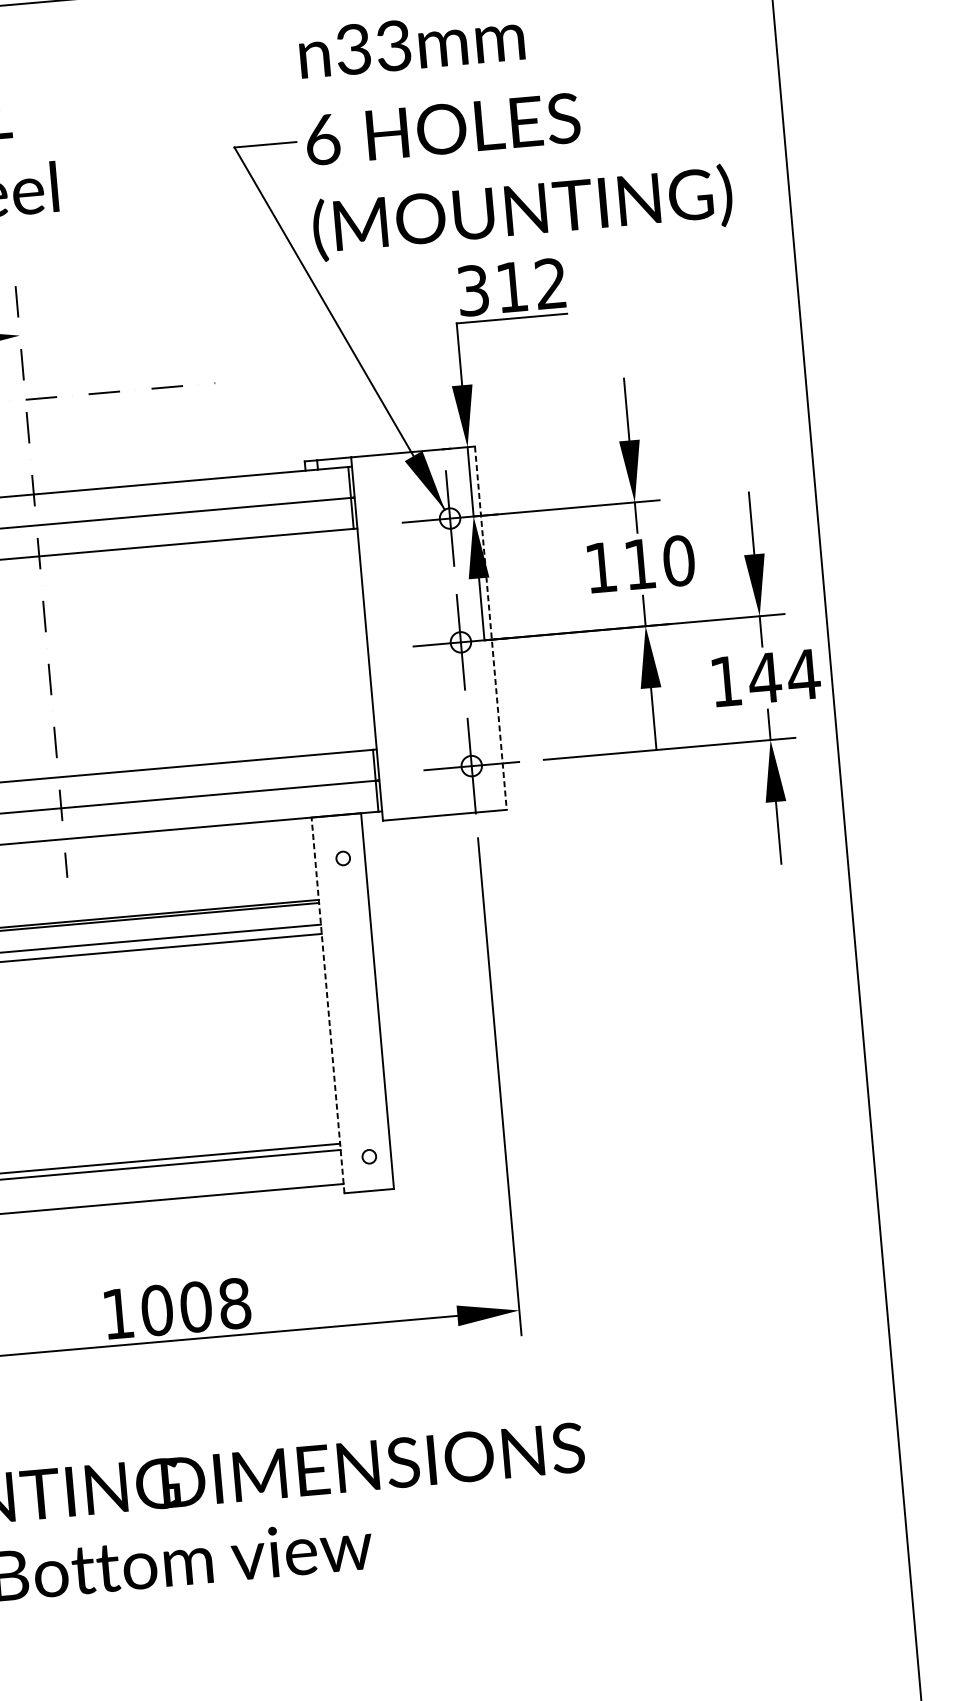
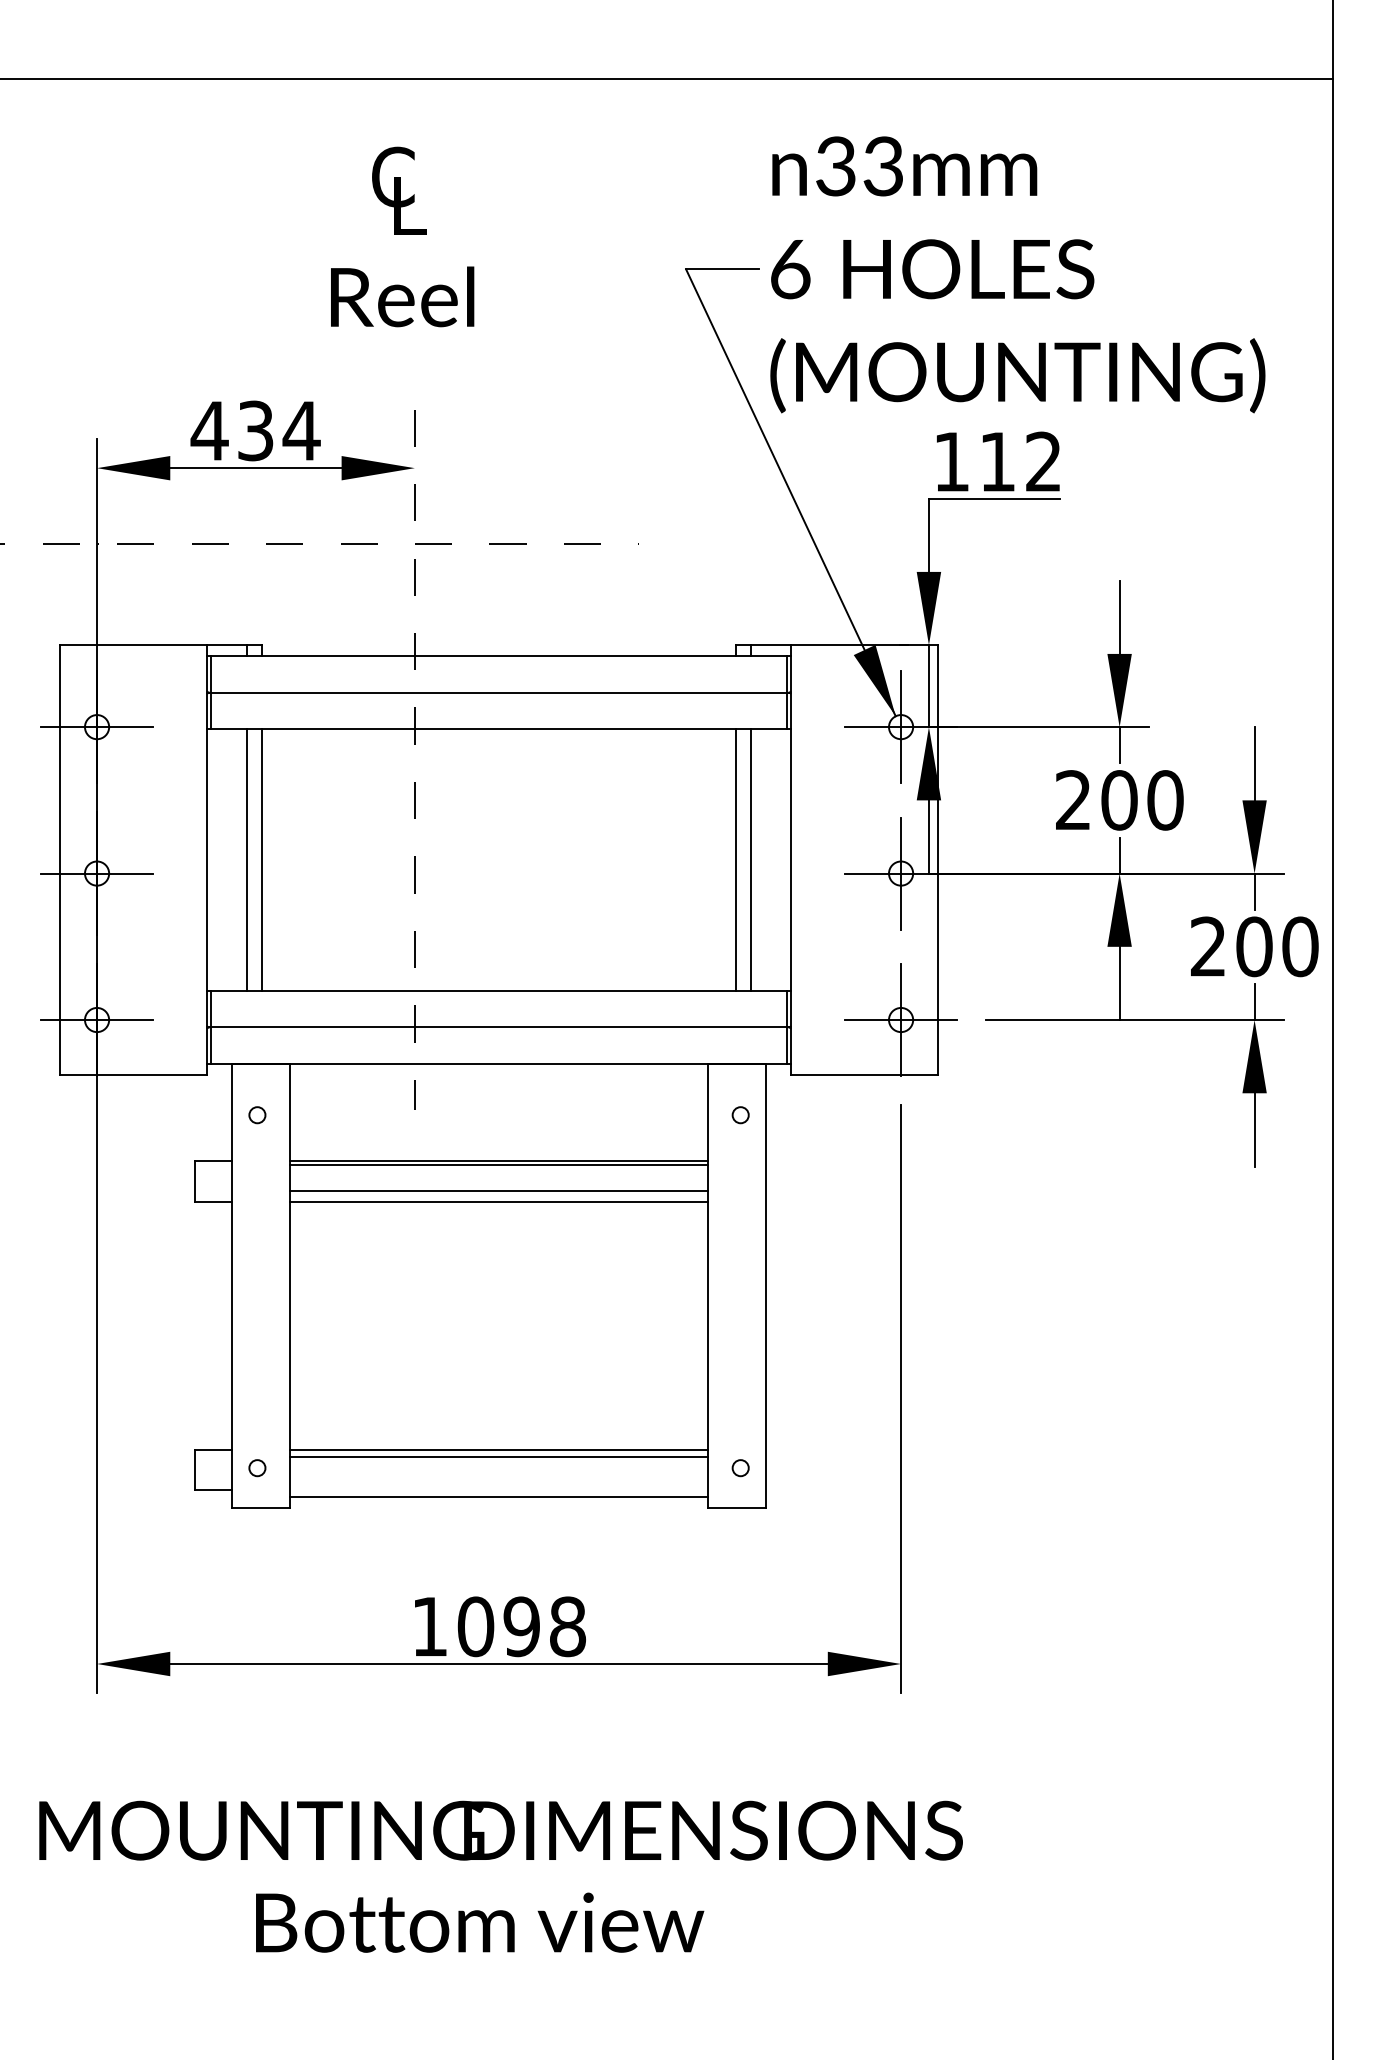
text: (473, 290) -> (951, 461), 312 -> 112
text: (620, 566) -> (1096, 800), 110 -> 200
line: (490, 628) -> (937, 860), dashed -> solid
line: (332, 641) -> (750, 859), added
line: (320, 642) -> (736, 859), added
text: (765, 677) -> (1255, 946), 144 -> 200
line: (327, 1004) -> (707, 1285), dashed -> solid
text: (195, 1306) -> (521, 1626), 1008 -> 1098

